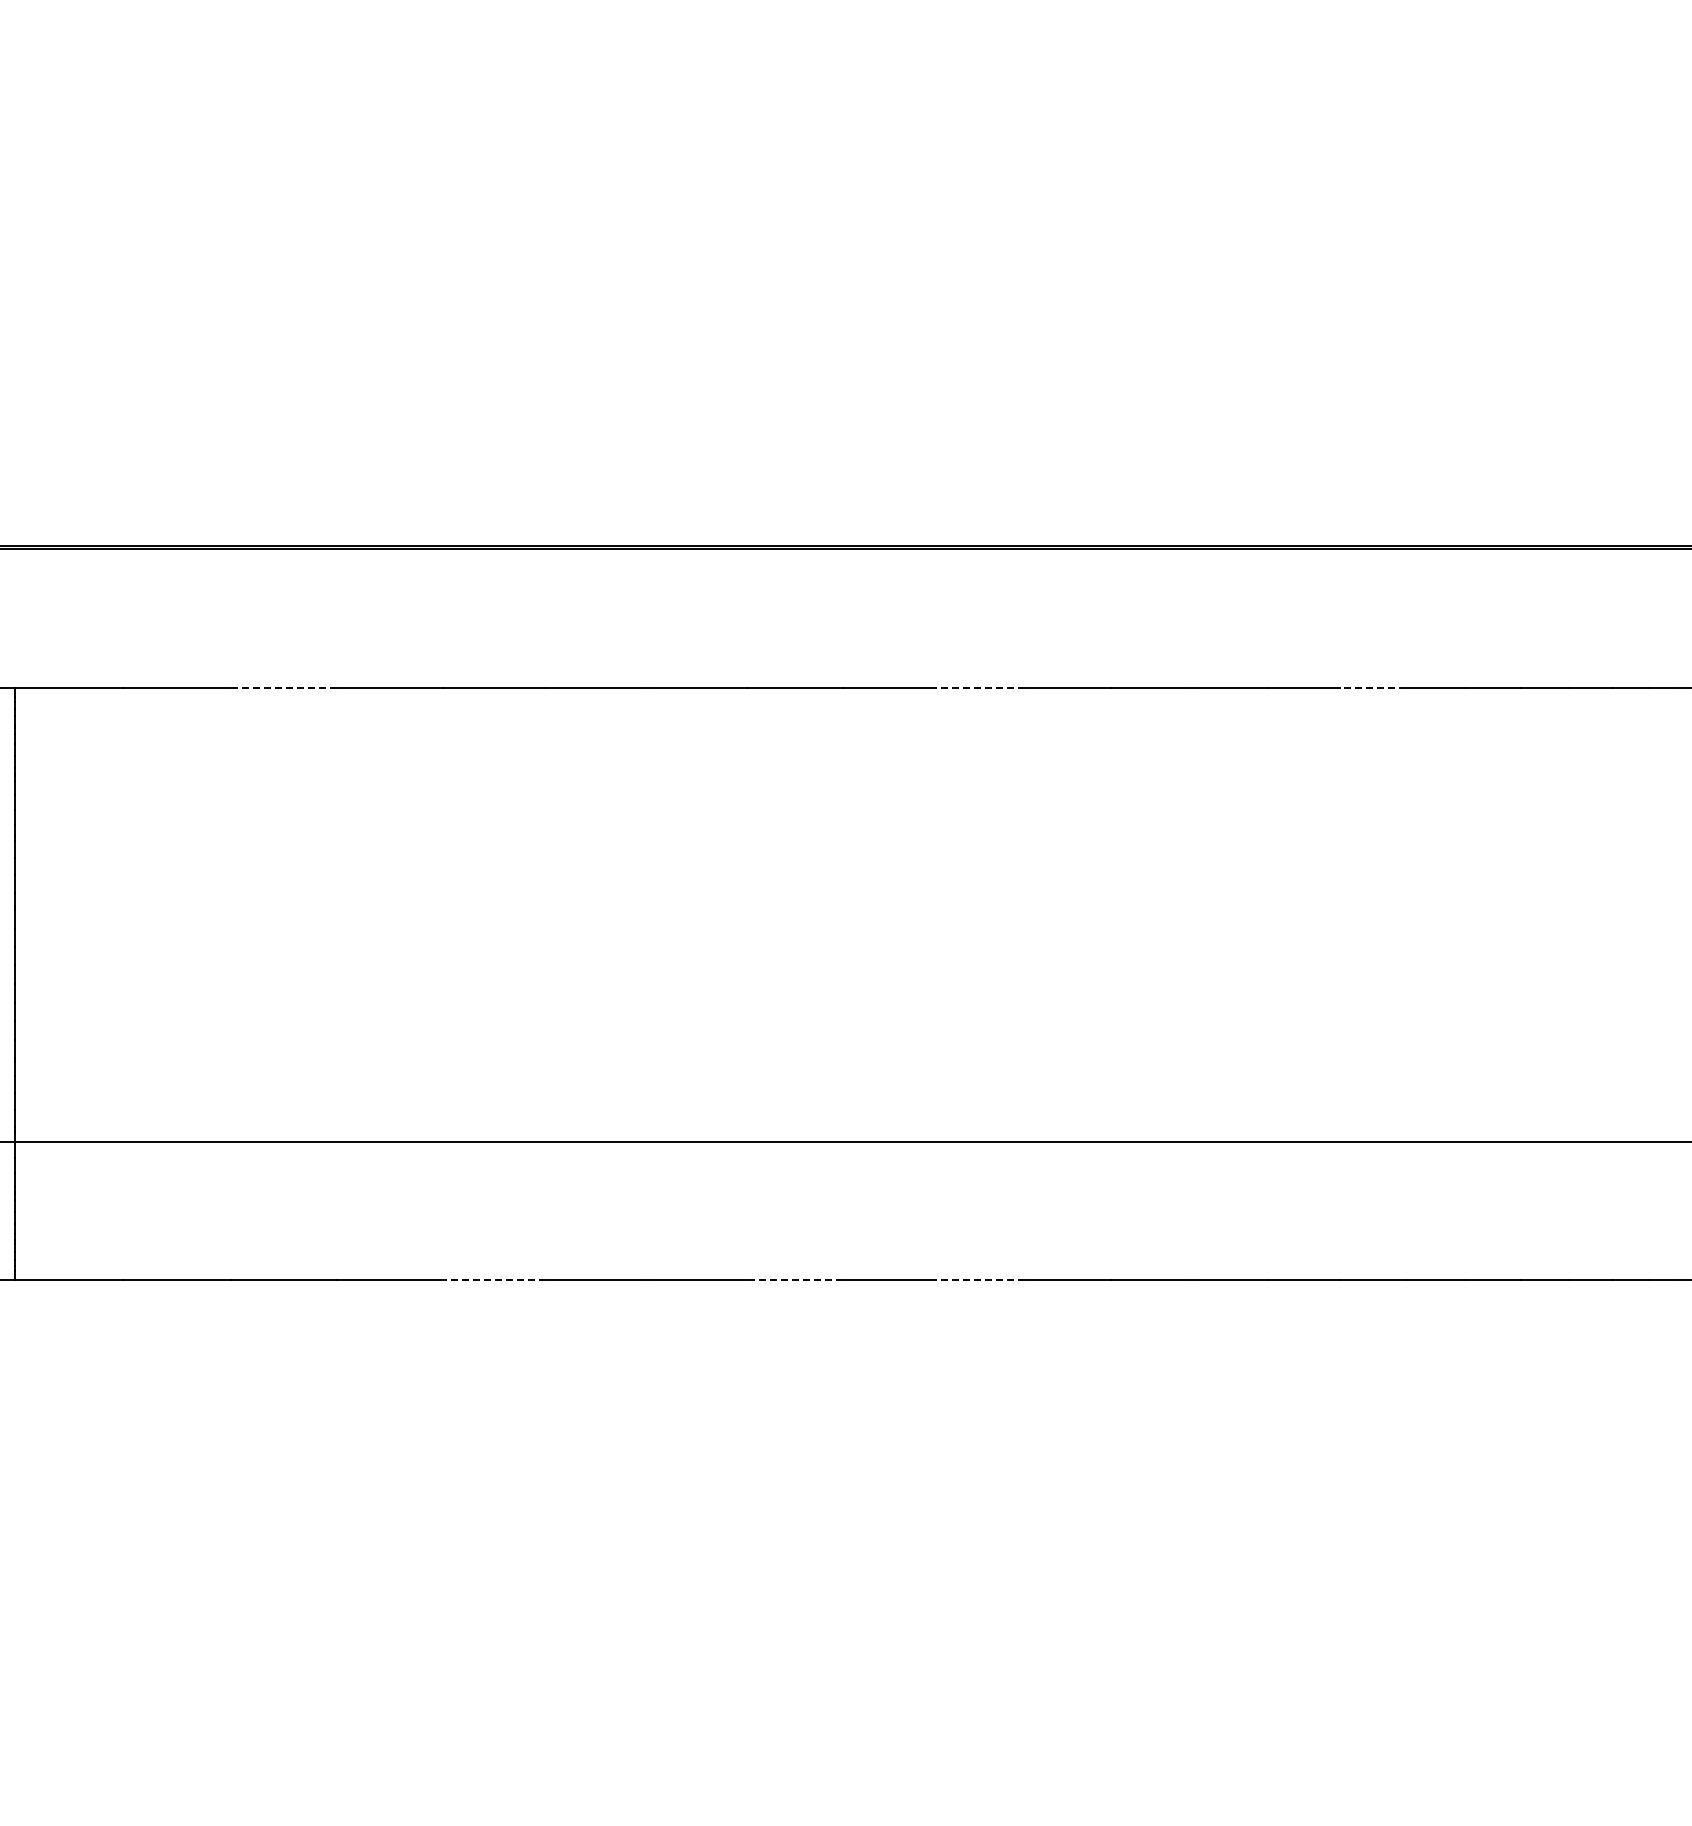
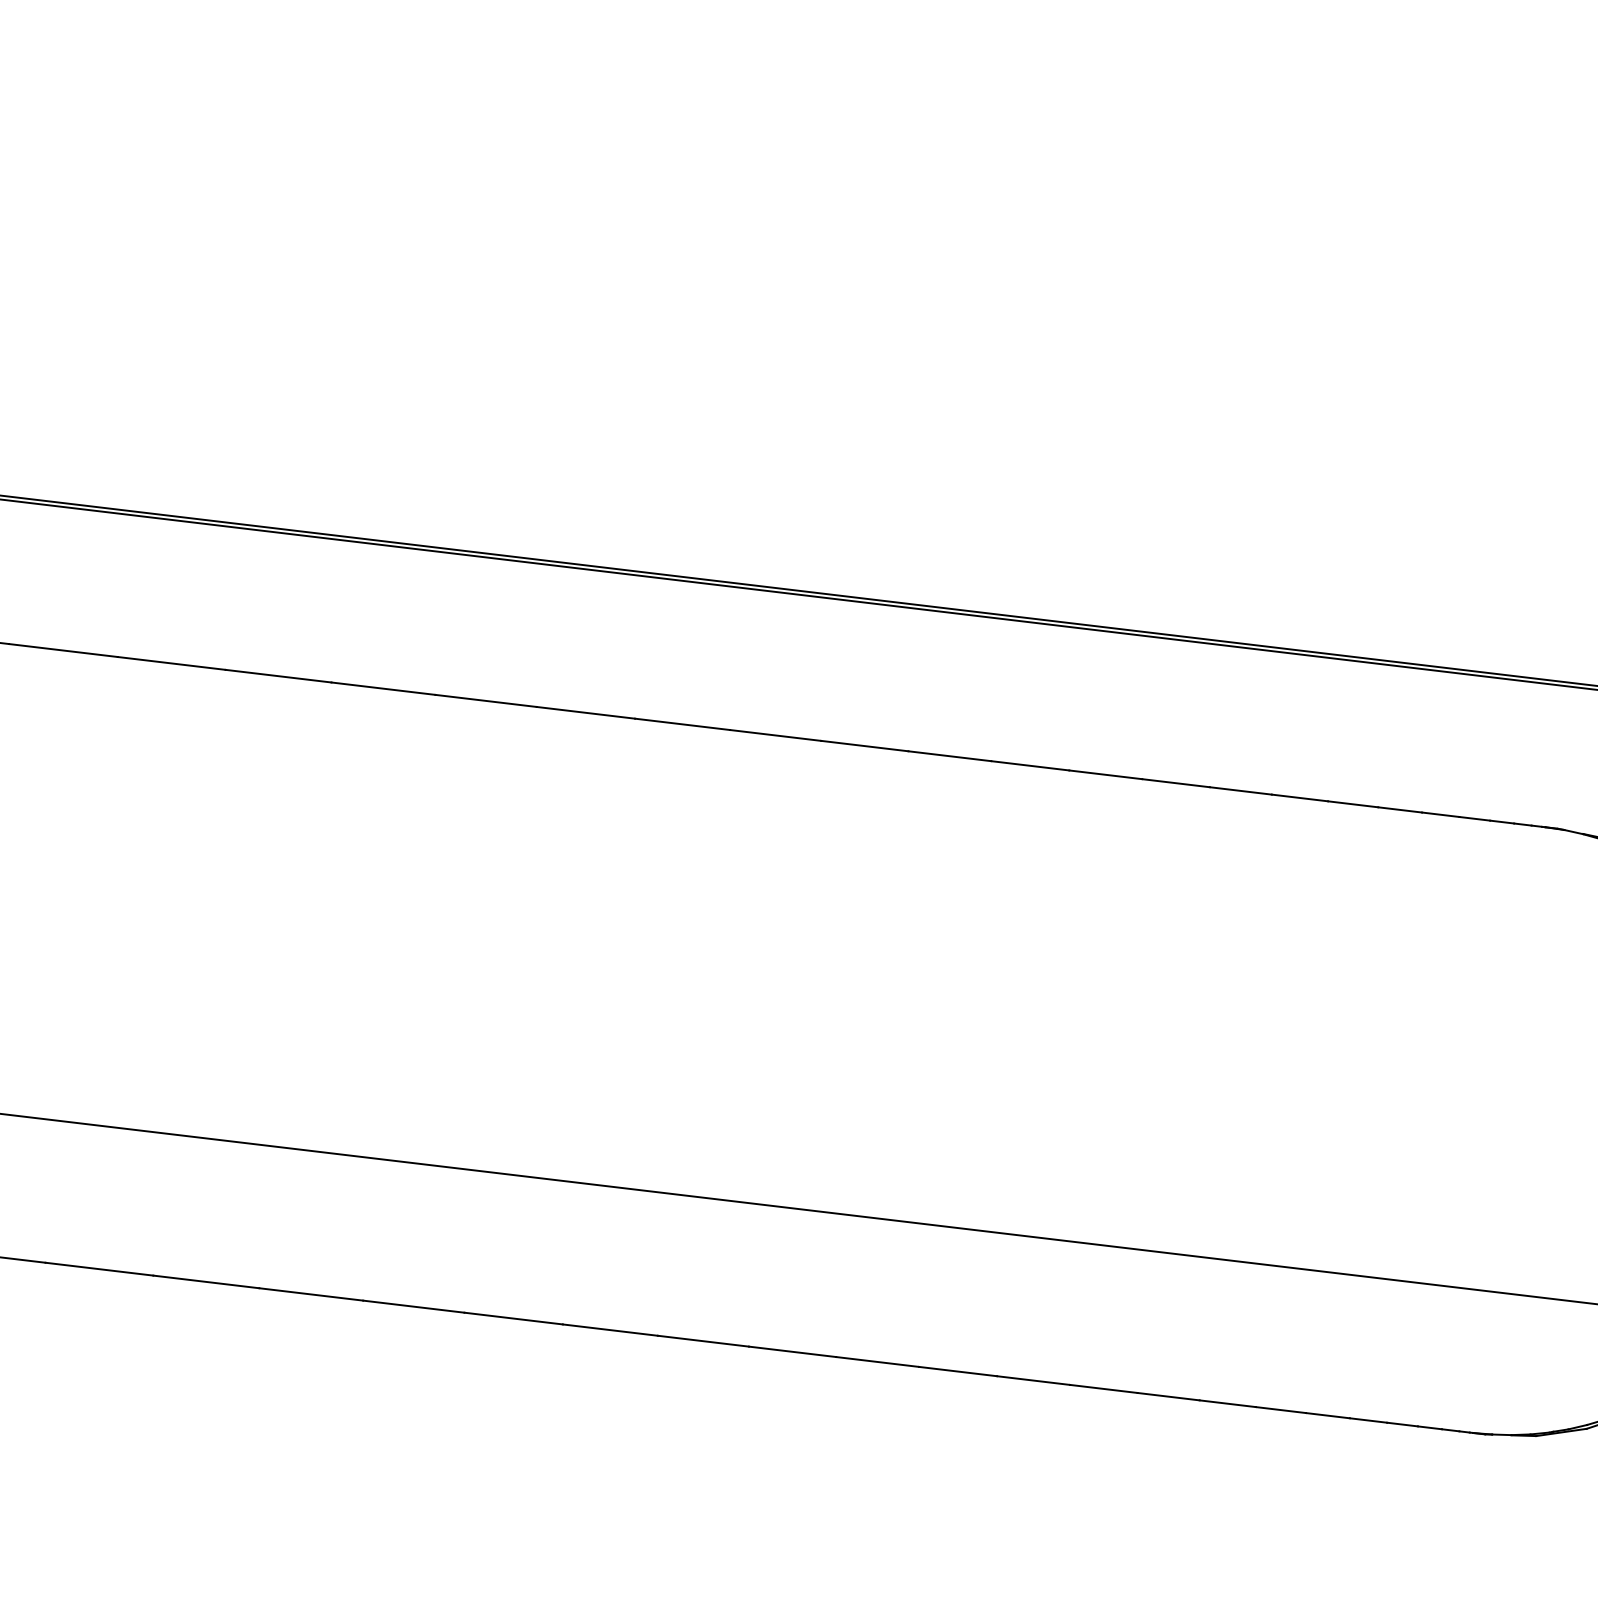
line: (283, 687) -> (62, 650), dashed -> solid
line: (980, 687) -> (775, 735), dashed -> solid
line: (1372, 687) -> (1176, 782), dashed -> solid
line: (494, 1280) -> (206, 1282), dashed -> solid
line: (794, 1280) -> (512, 1318), dashed -> solid
line: (980, 1280) -> (703, 1341), dashed -> solid

